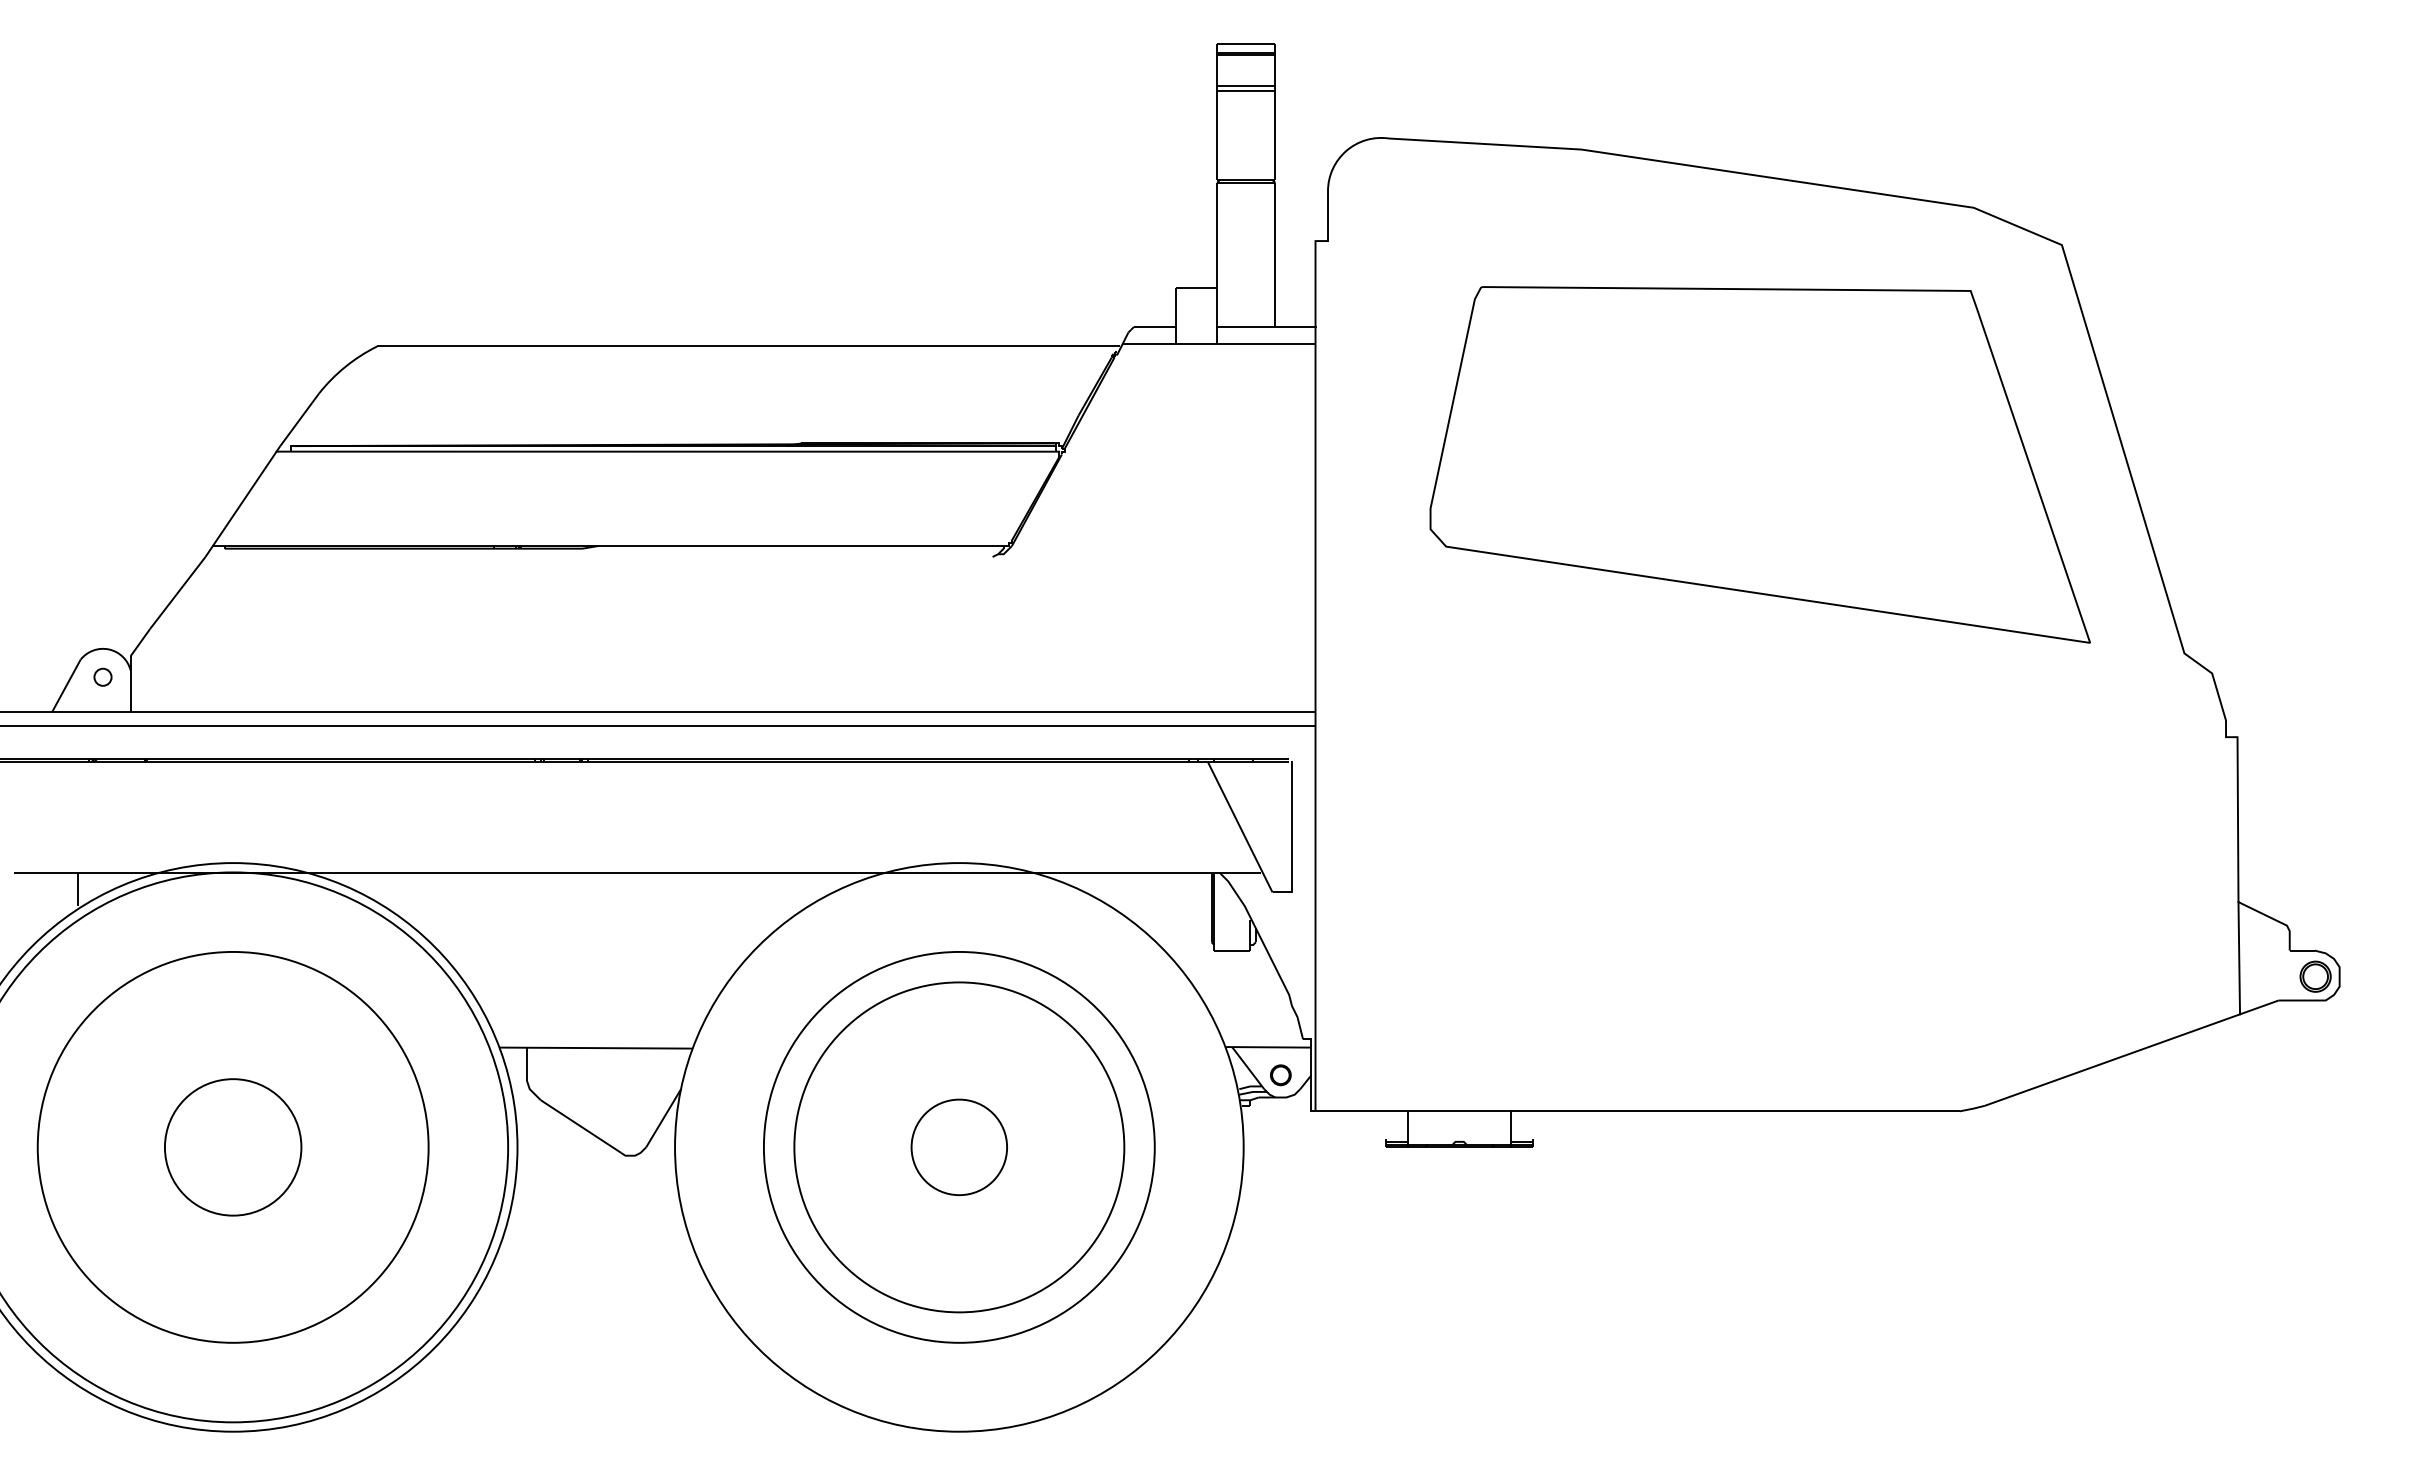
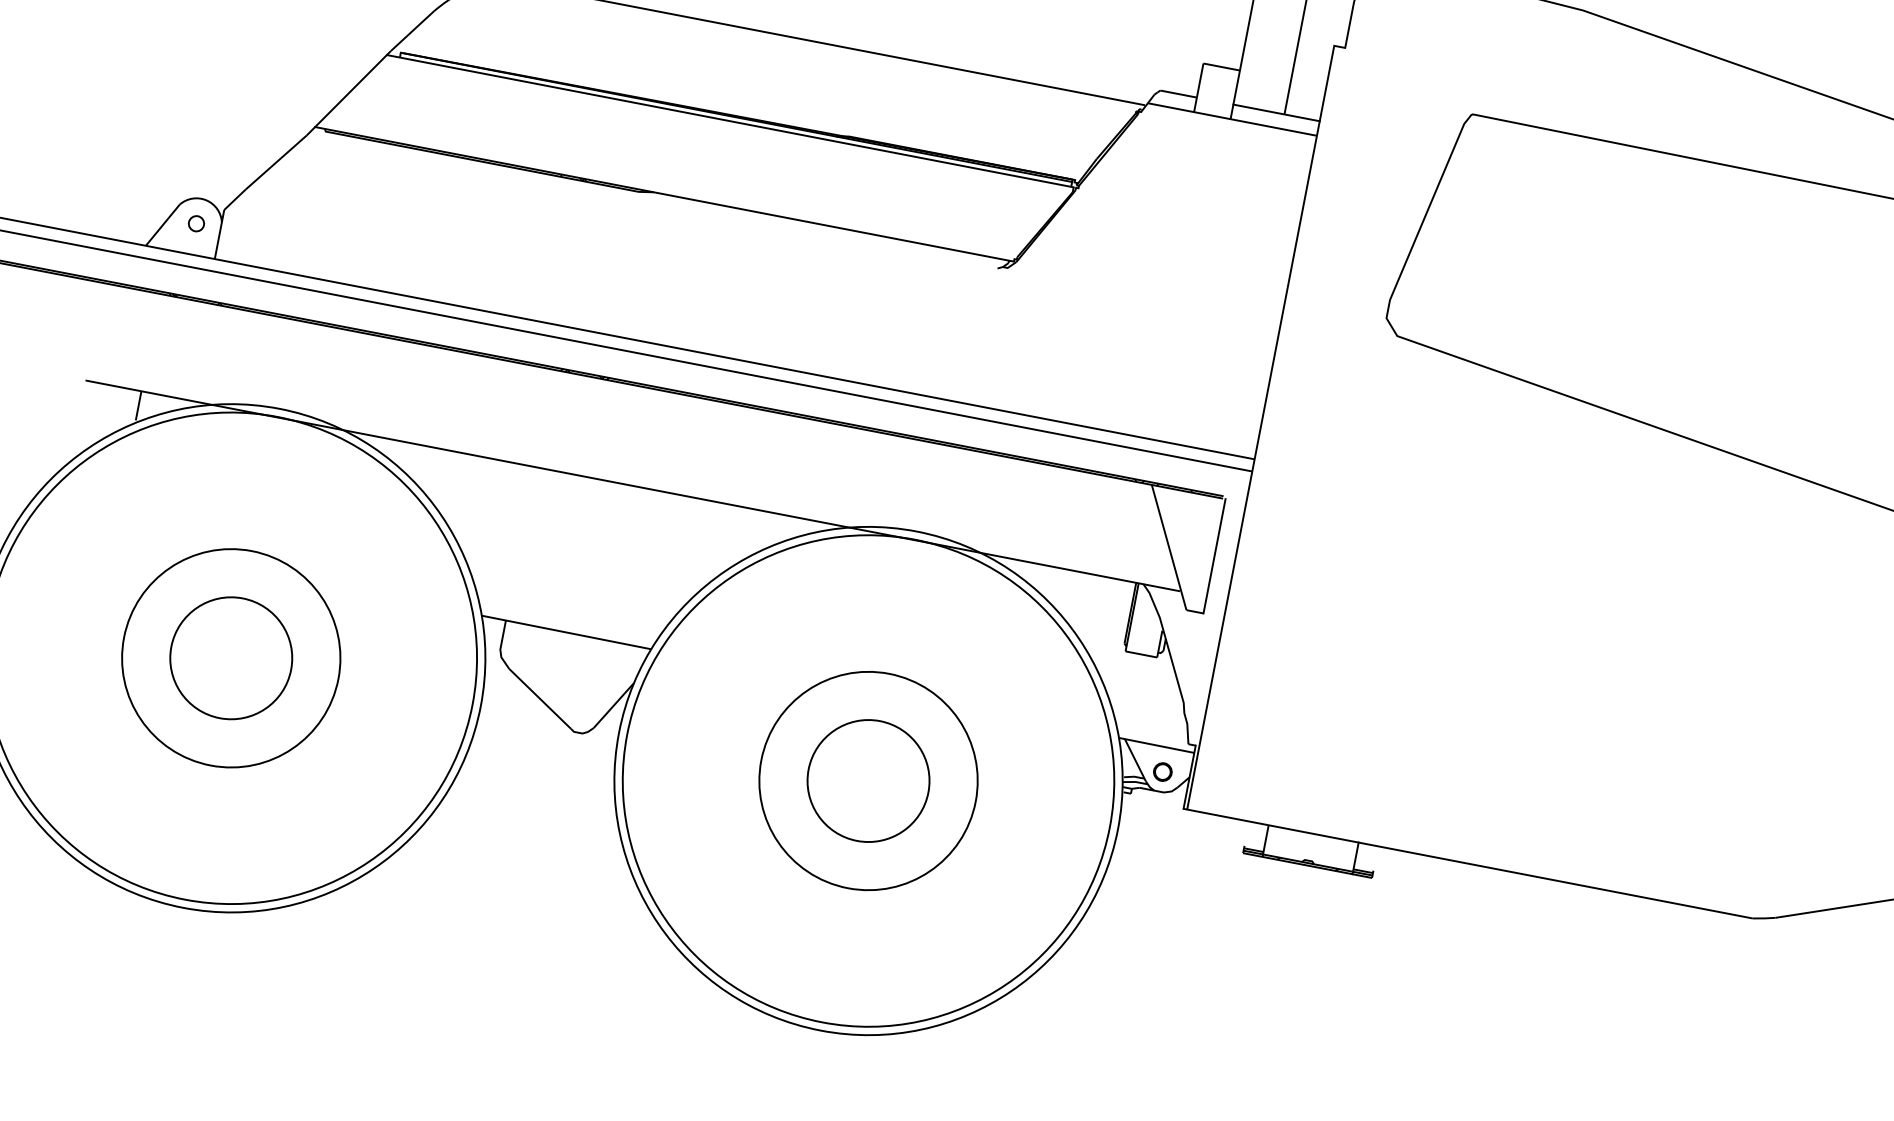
circle: (233, 1147) -> (231, 658), size x0.62
circle: (959, 1147) -> (868, 781), size x0.62
circle: (959, 1147) -> (868, 781), size x1.43
circle: (959, 1147) -> (868, 781), size x1.67

